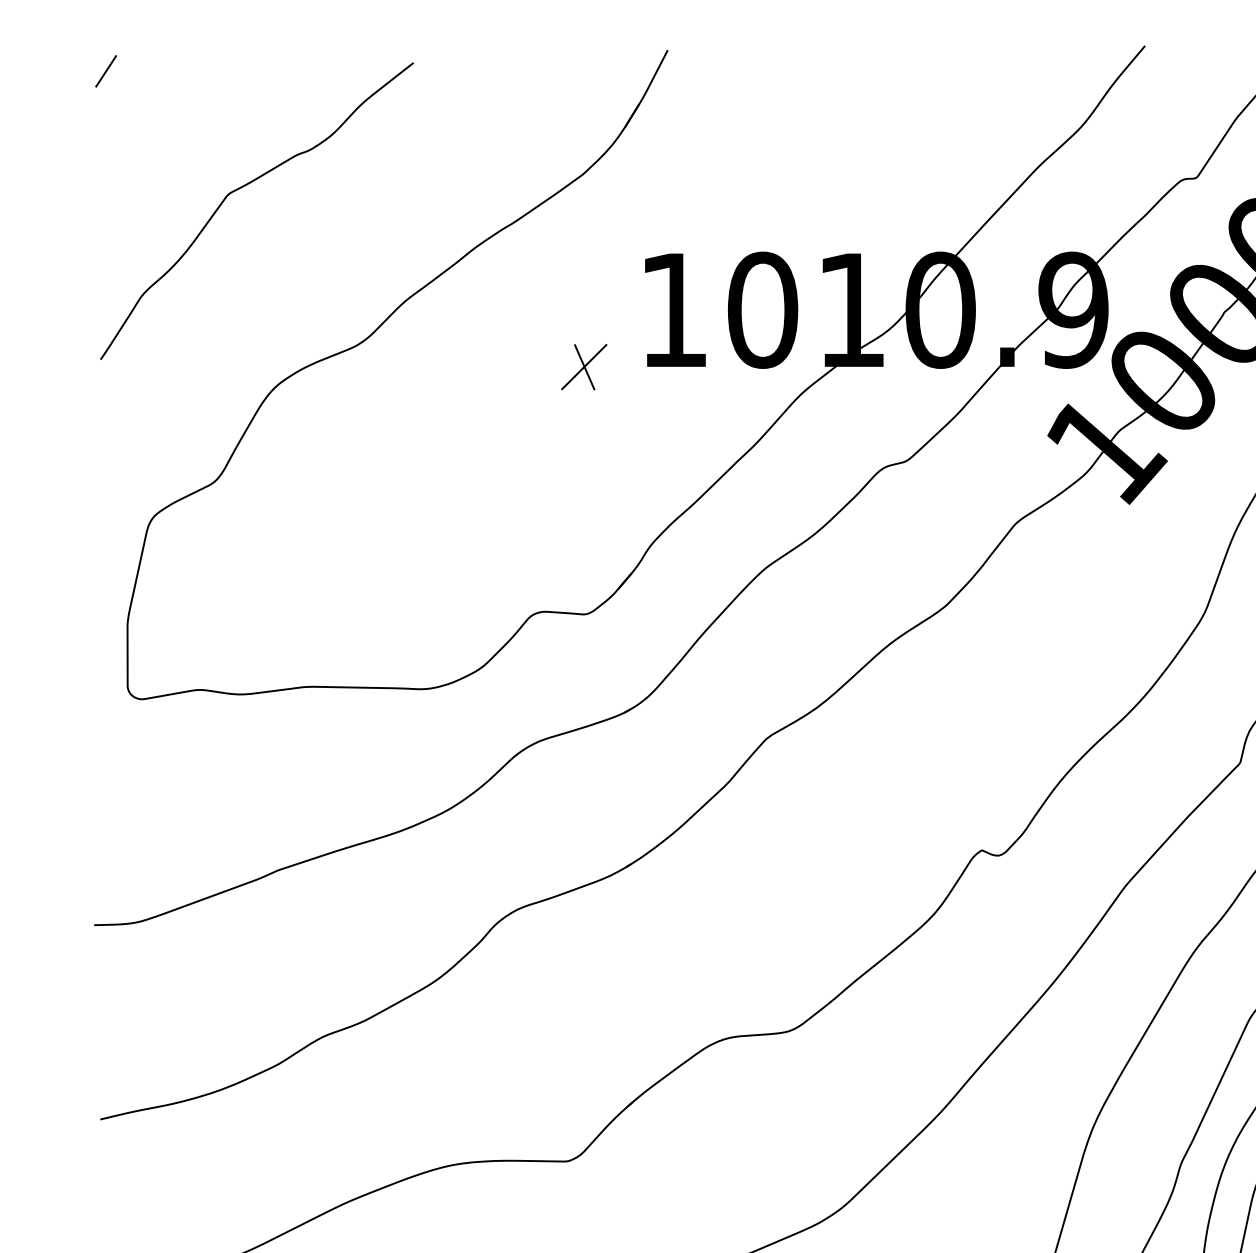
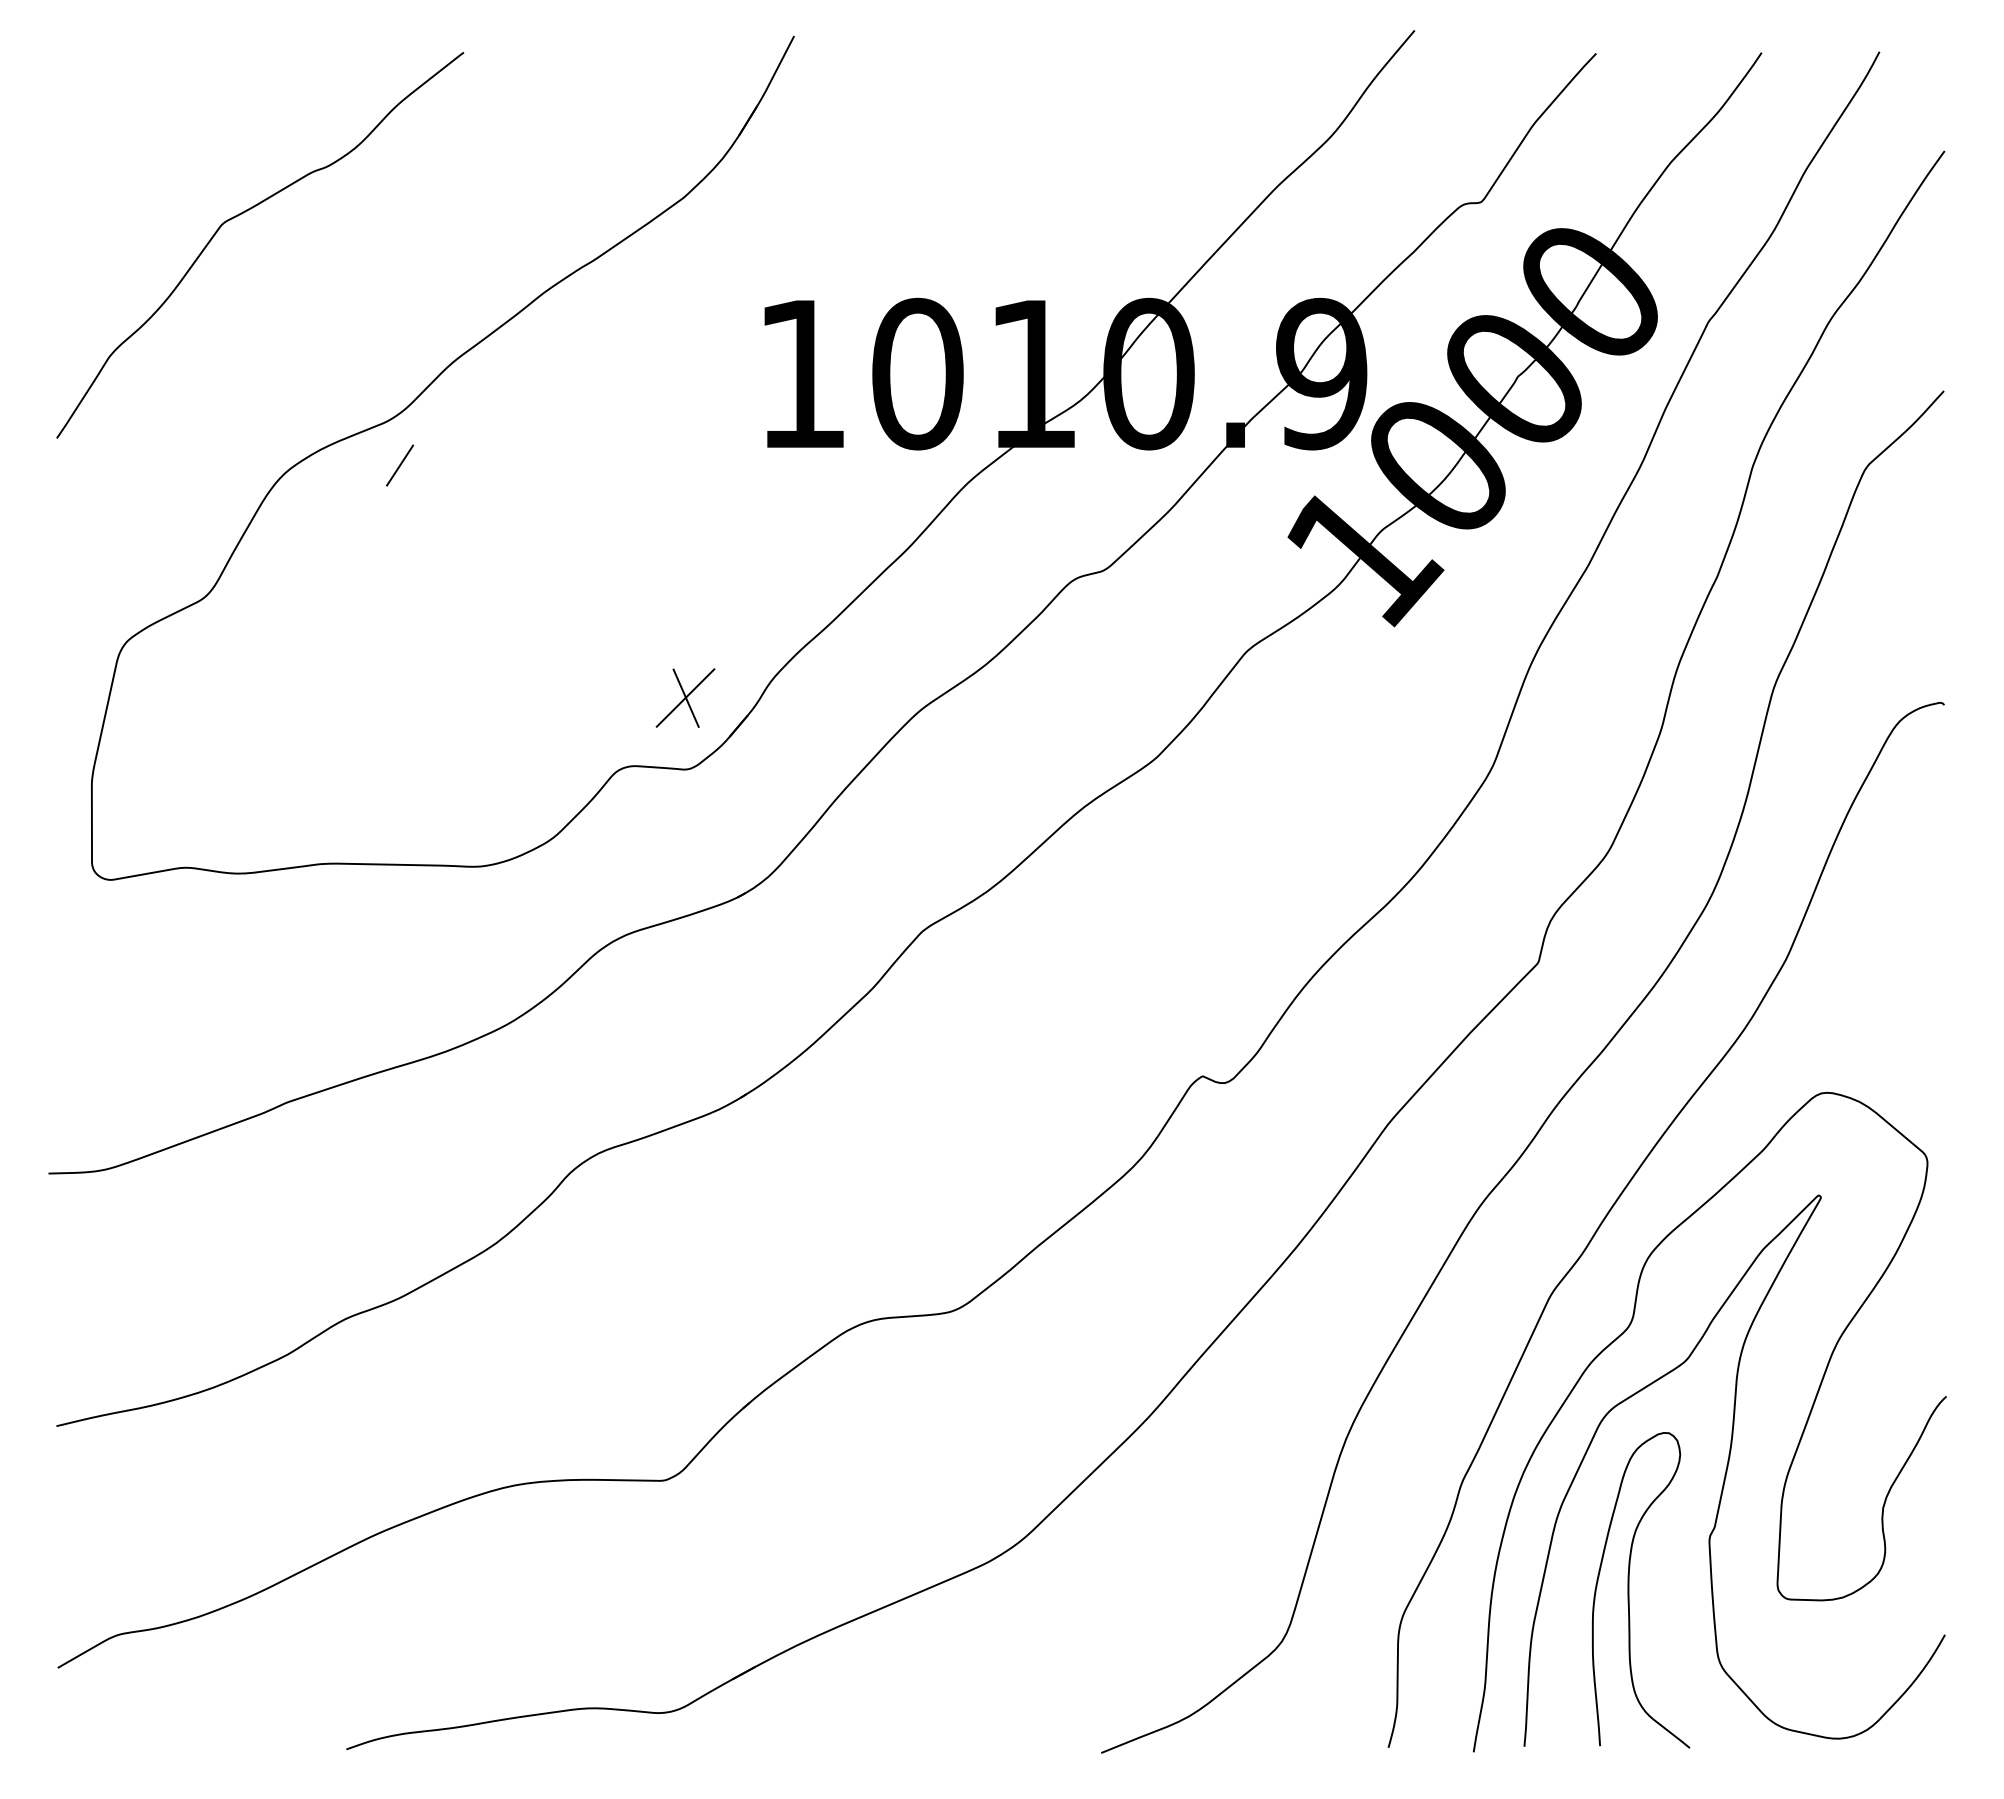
line: (106, 71) -> (400, 465), moved
part: (584, 366) -> (685, 697), moved

